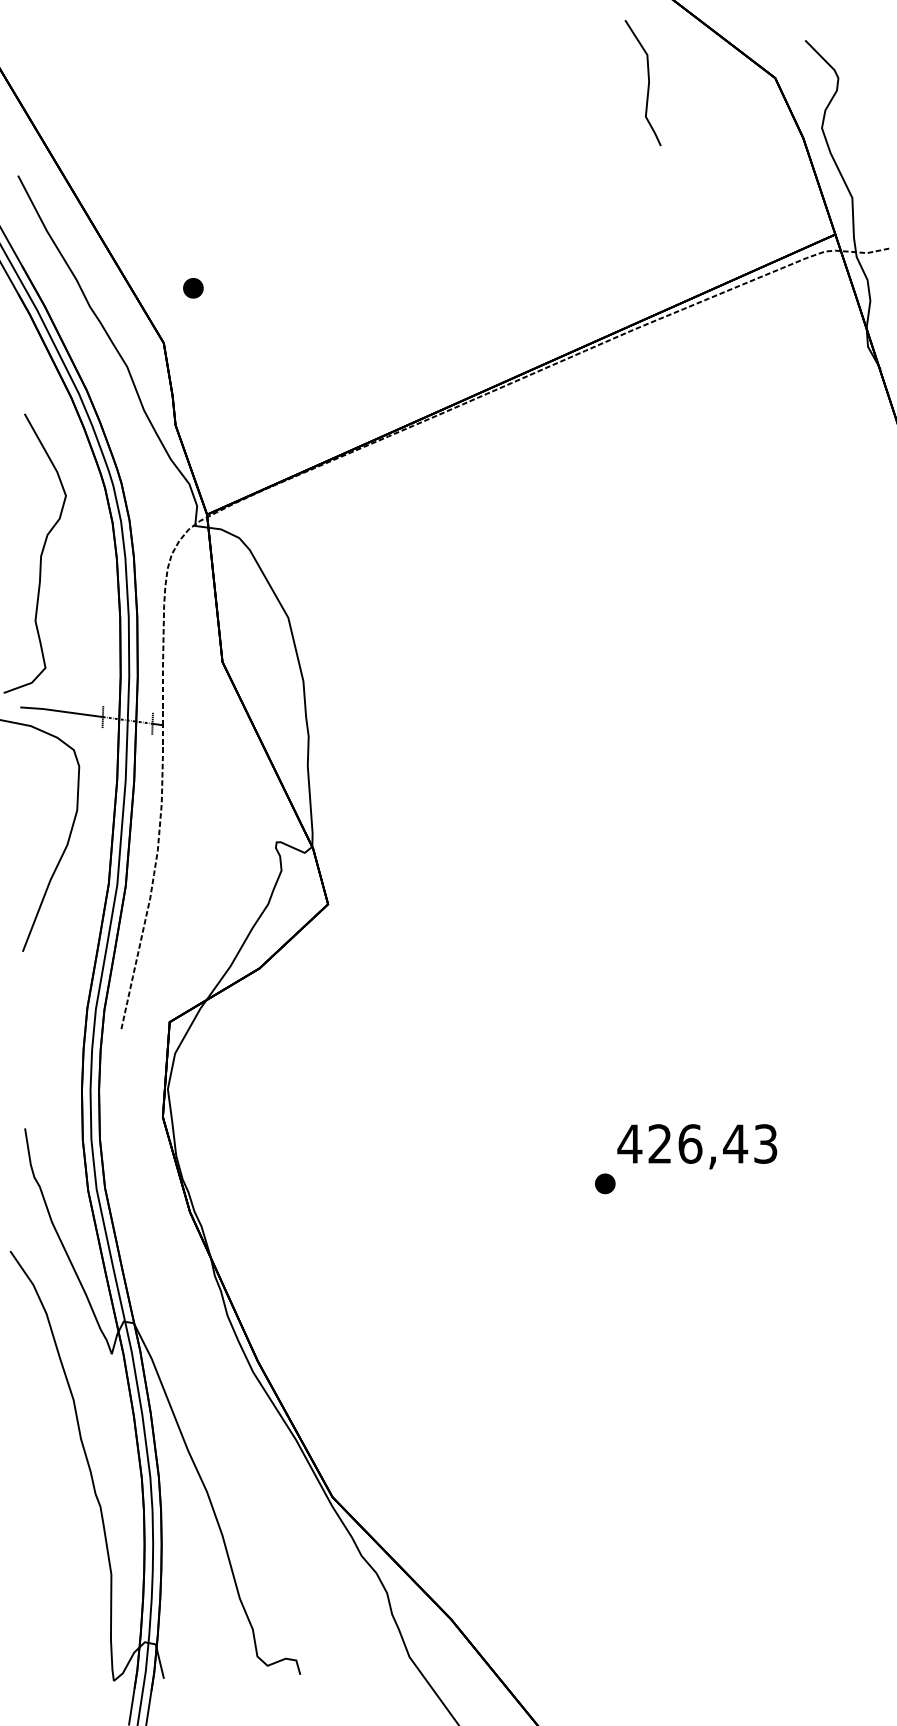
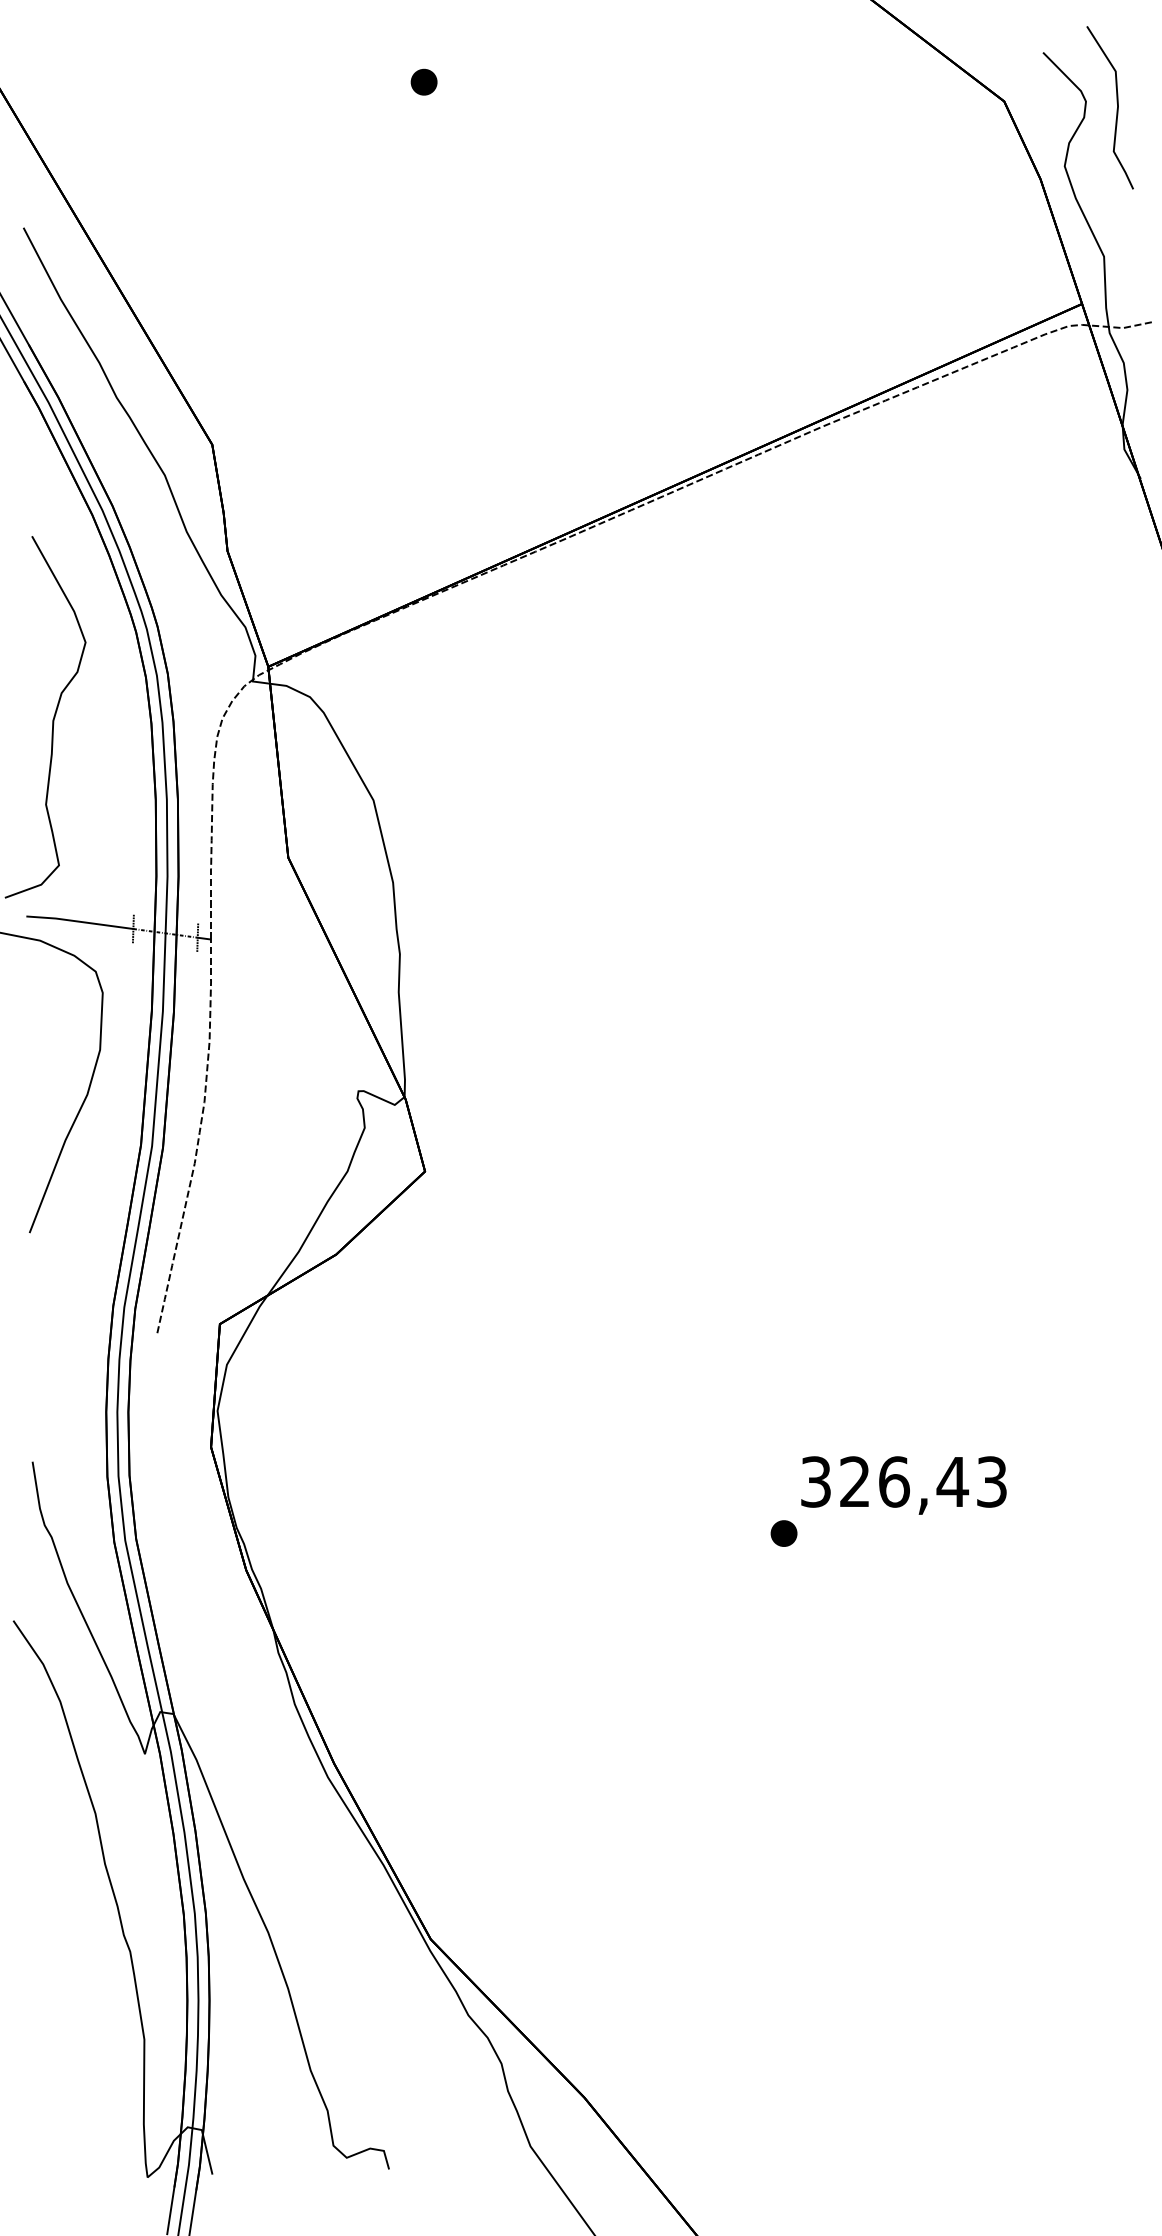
curve: (647, 85) -> (1115, 110), moved
part: (193, 288) -> (424, 82), moved
text: (629, 1143) -> (815, 1481), 426,43 -> 326,43

